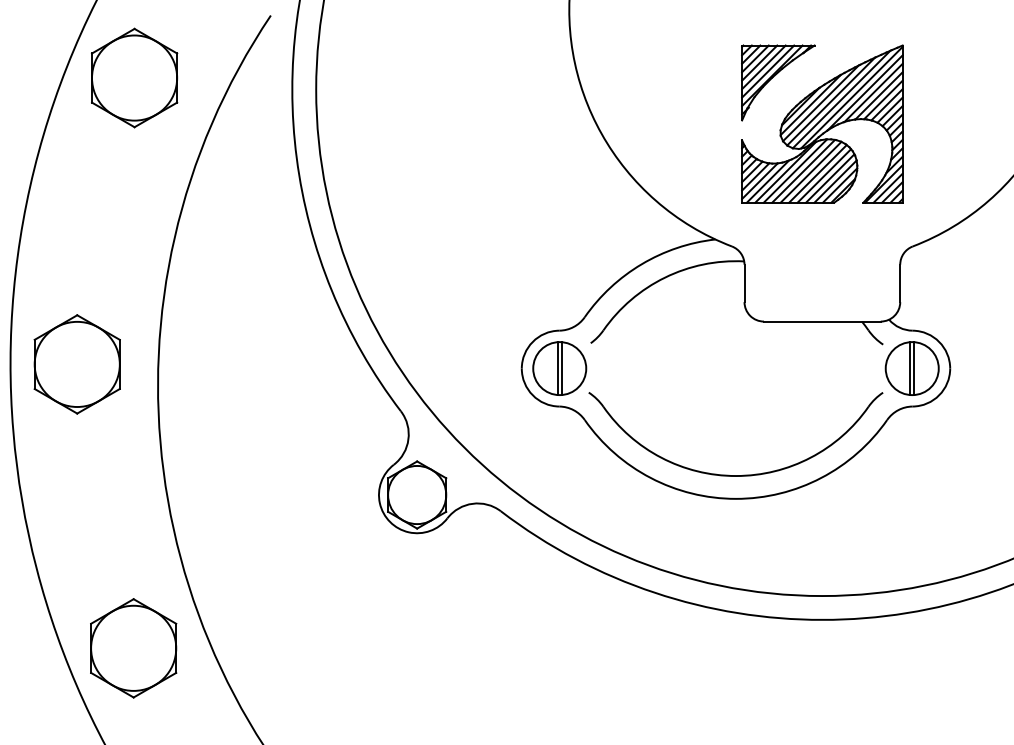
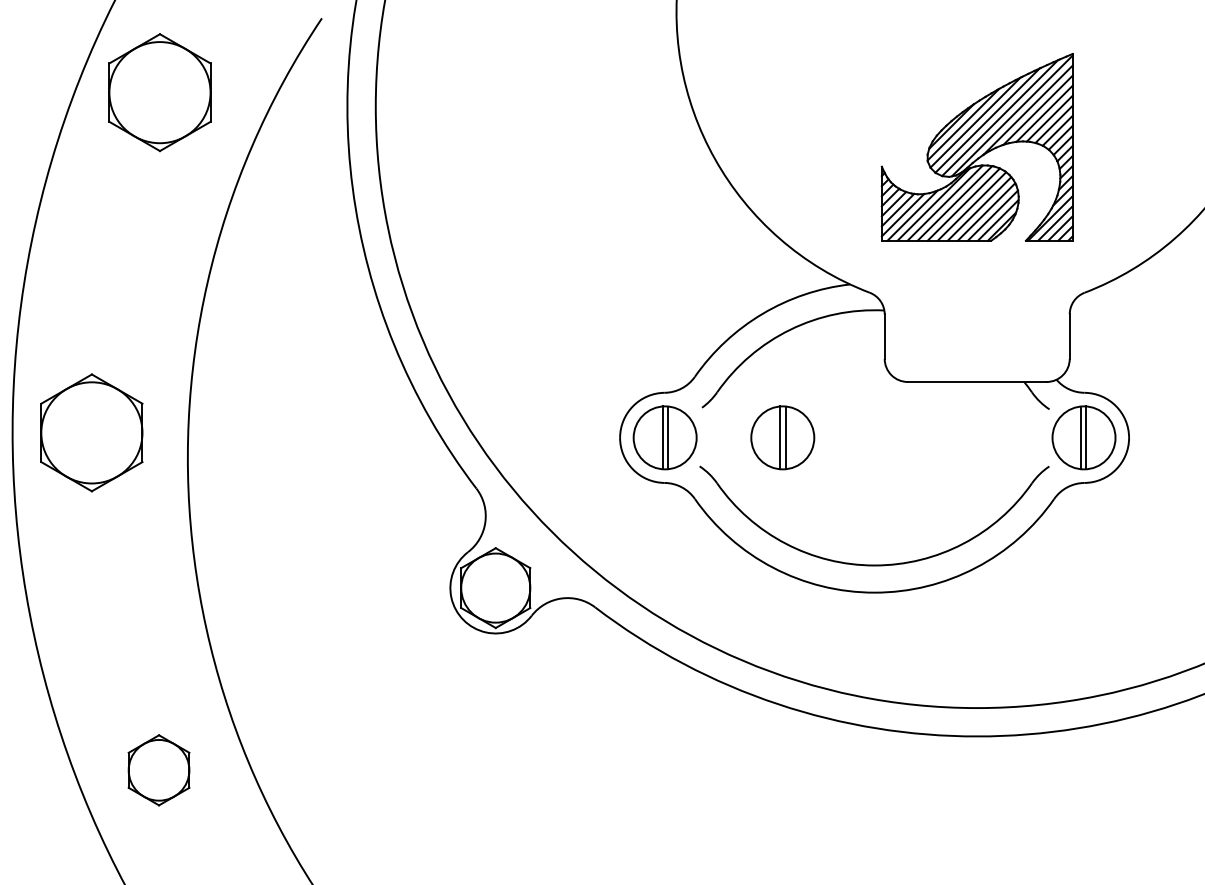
part: (773, 77) -> (919, 91), removed
part: (658, 368) -> (782, 437), added
part: (133, 648) -> (158, 770), size x0.6

